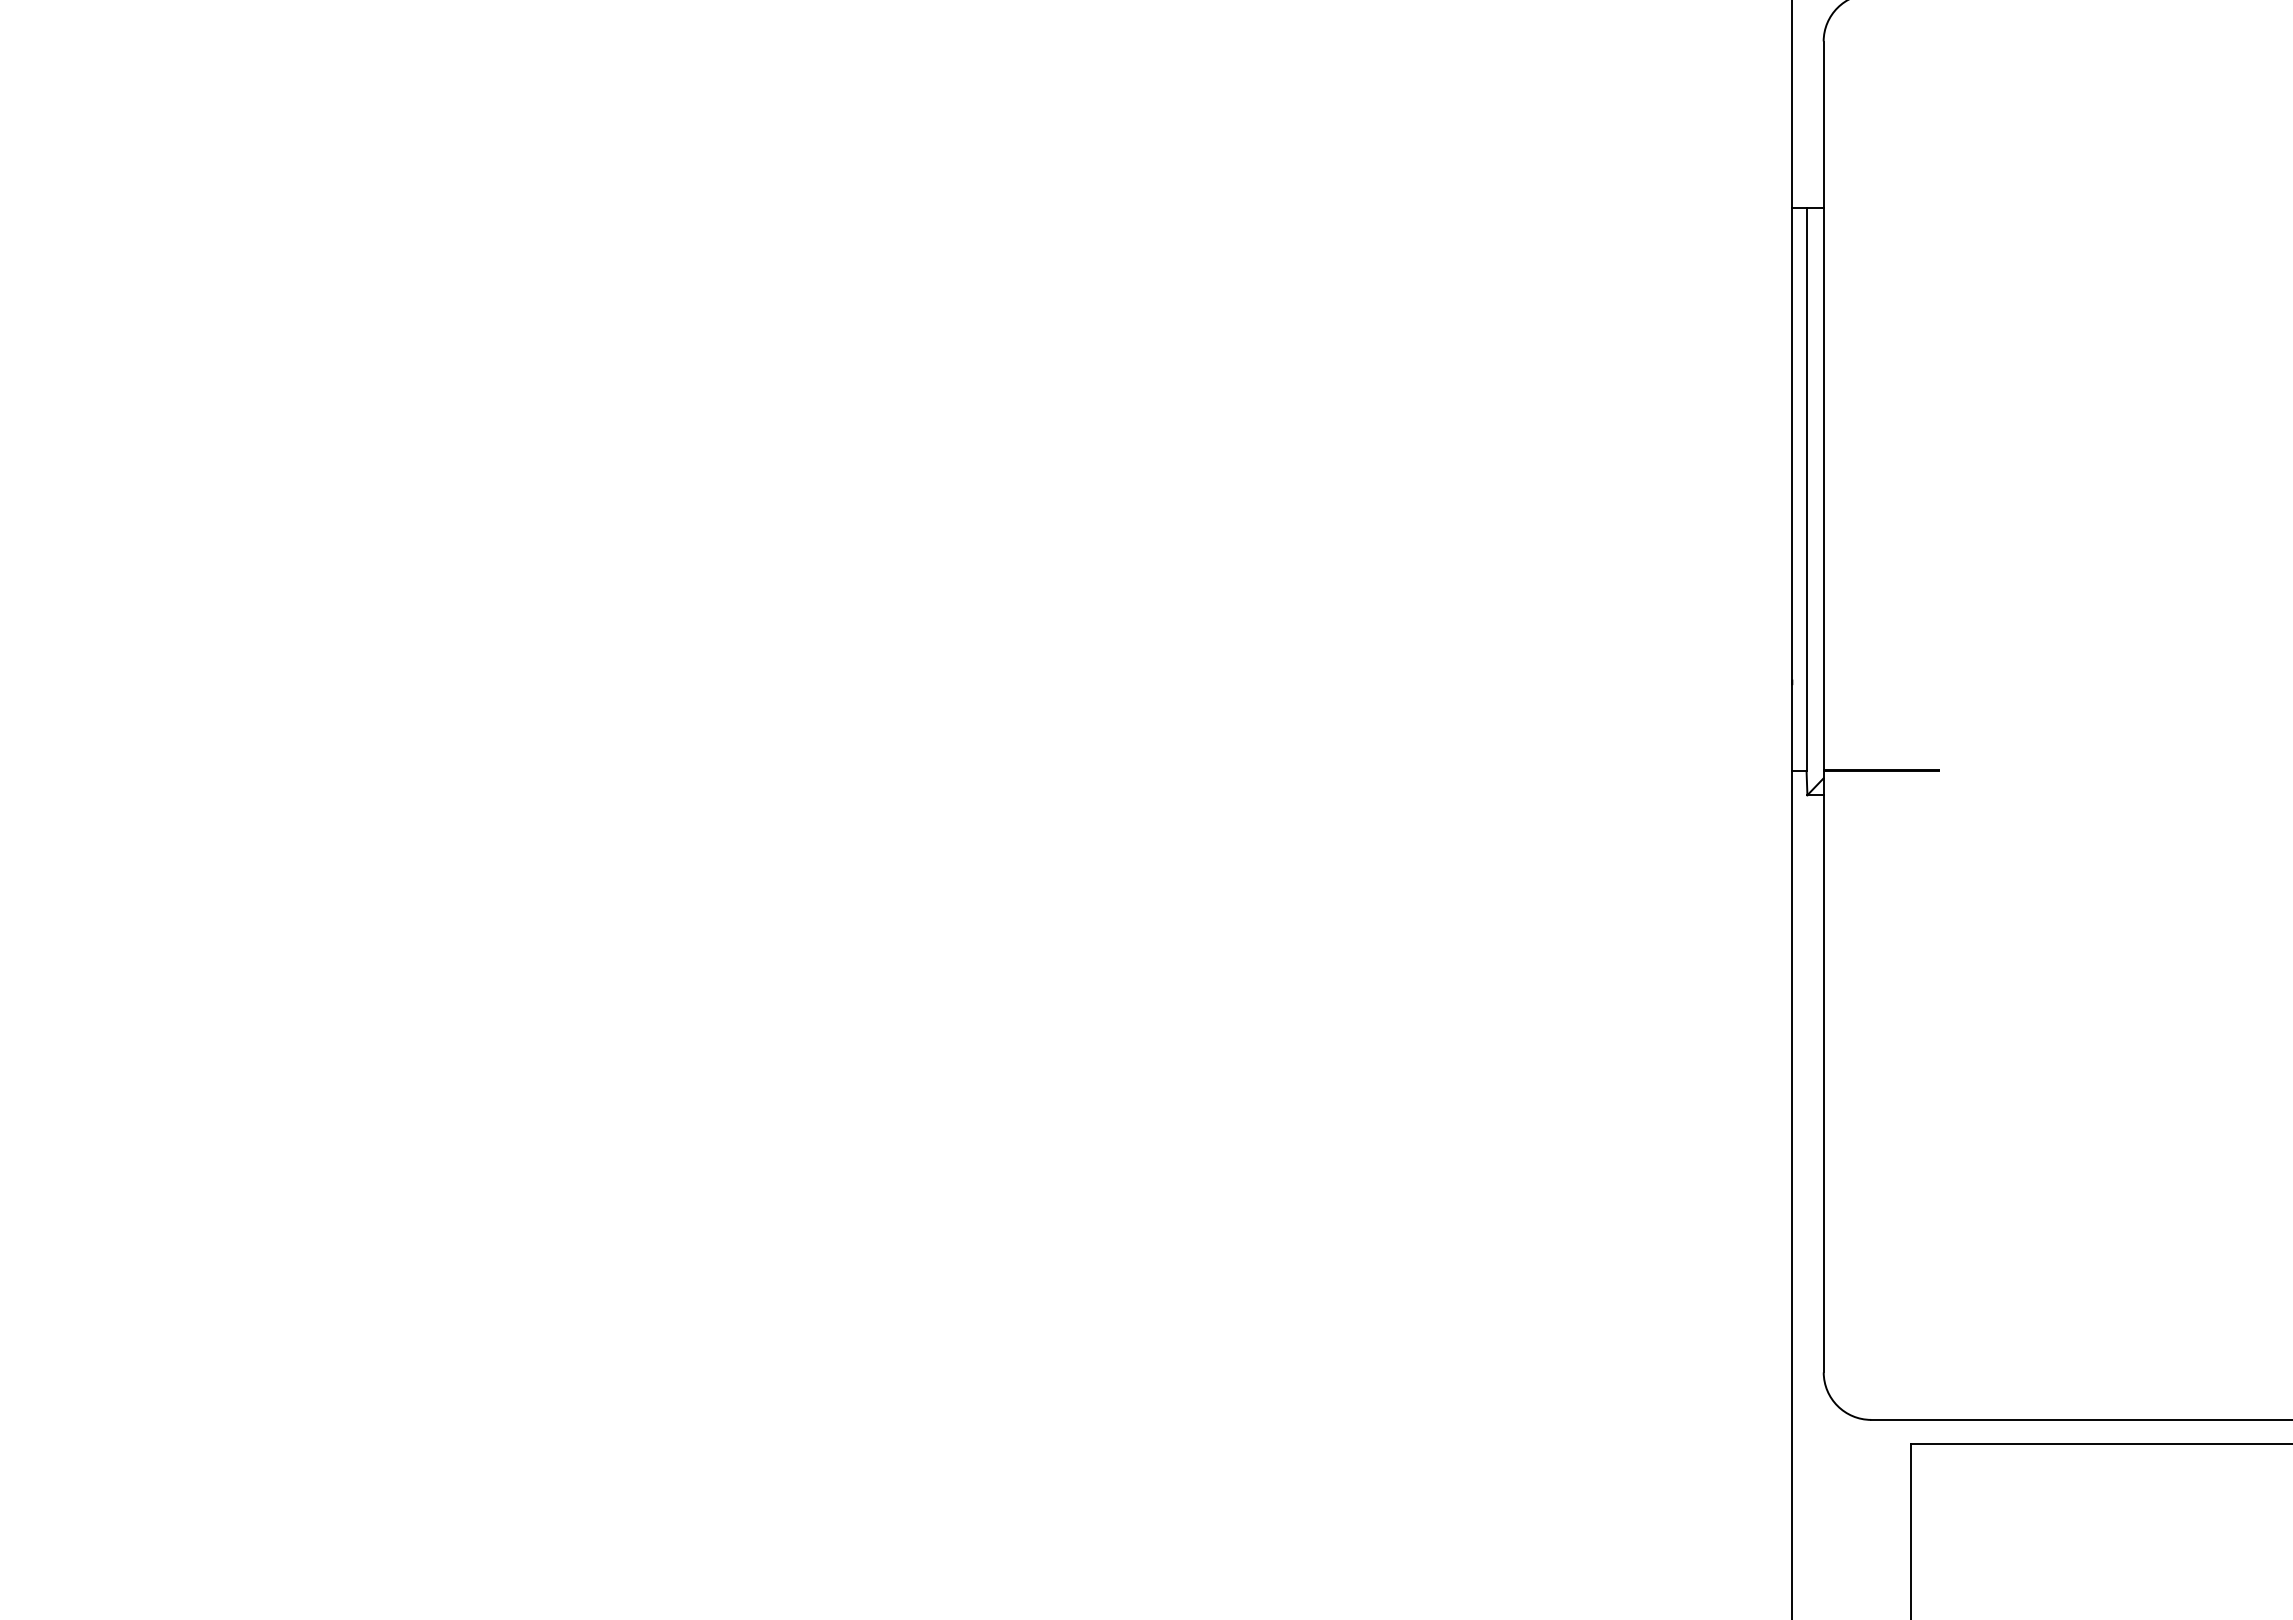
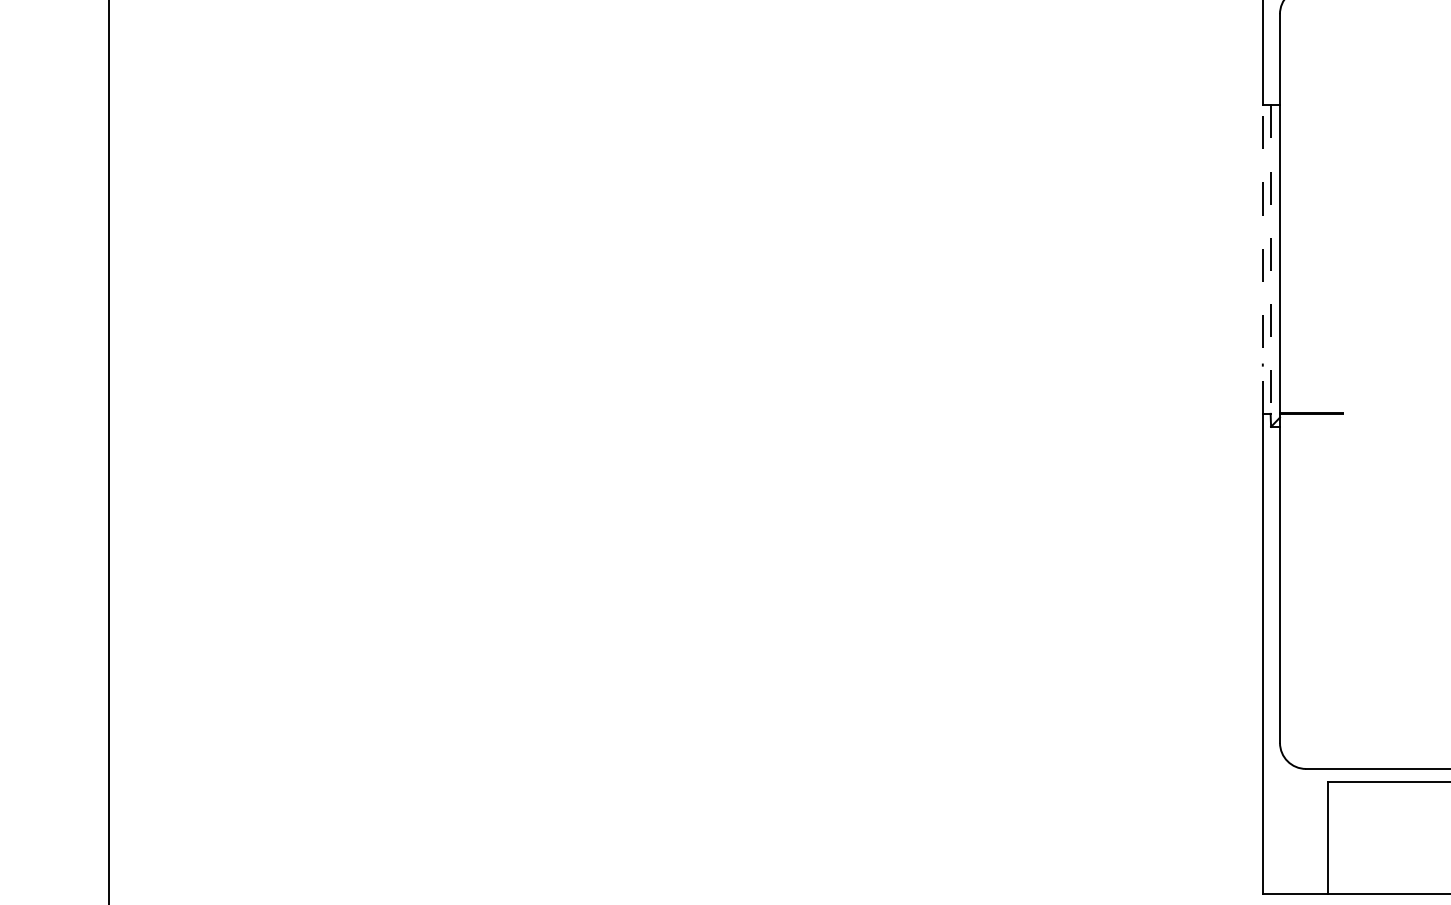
line: (1791, 489) -> (1262, 259), solid -> dashed
line: (1806, 491) -> (1270, 260), solid -> dashed

